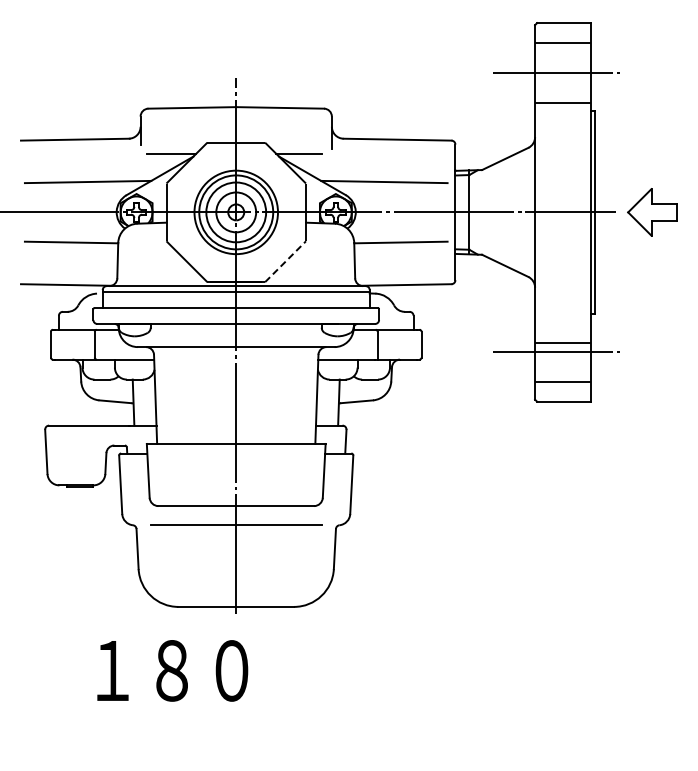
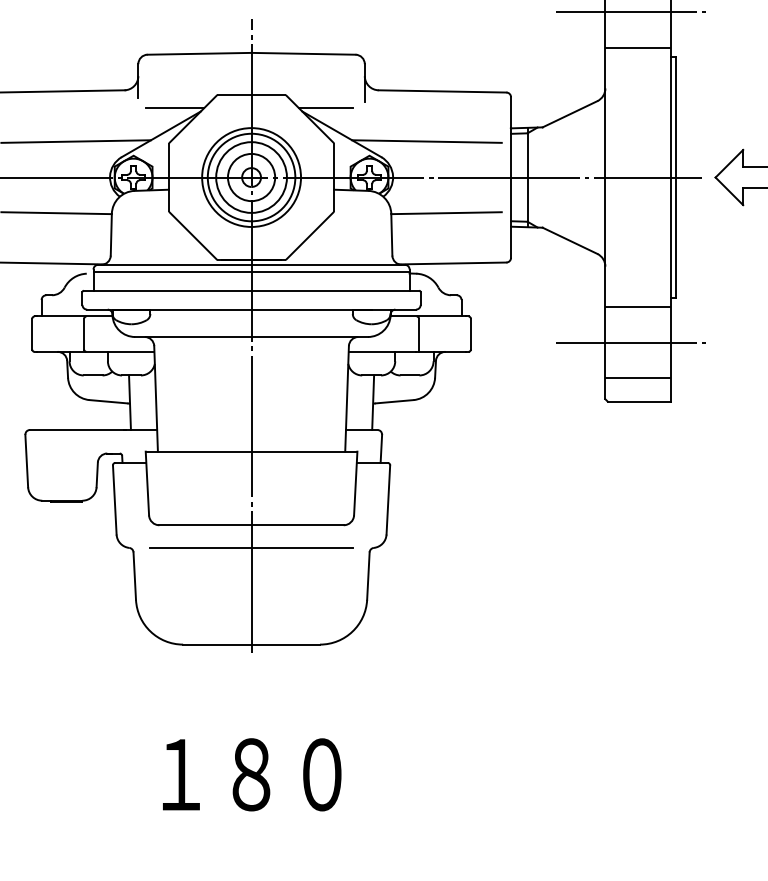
line: (285, 261) -> (309, 235), dashed -> solid
line: (562, 343) -> (637, 307), moved
text: (172, 670) -> (251, 774), moved

